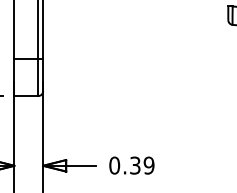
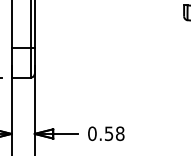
text: (142, 165) -> (114, 133), 0.39 -> 0.58

